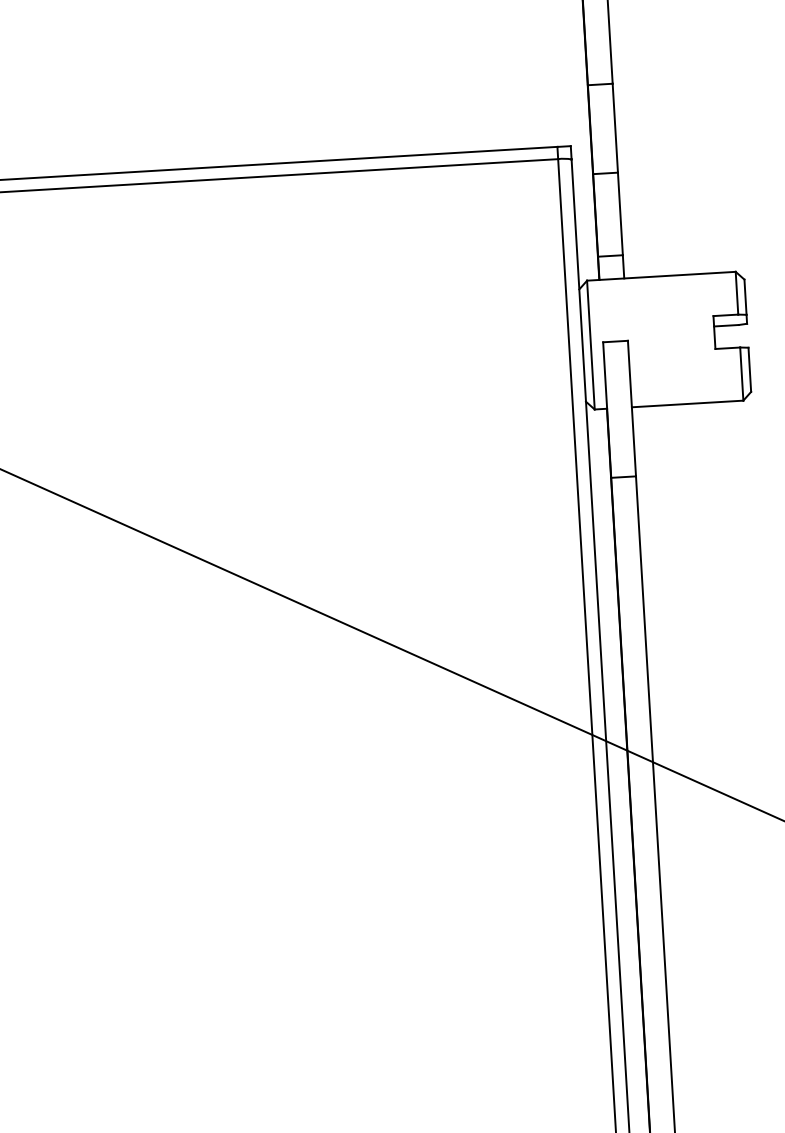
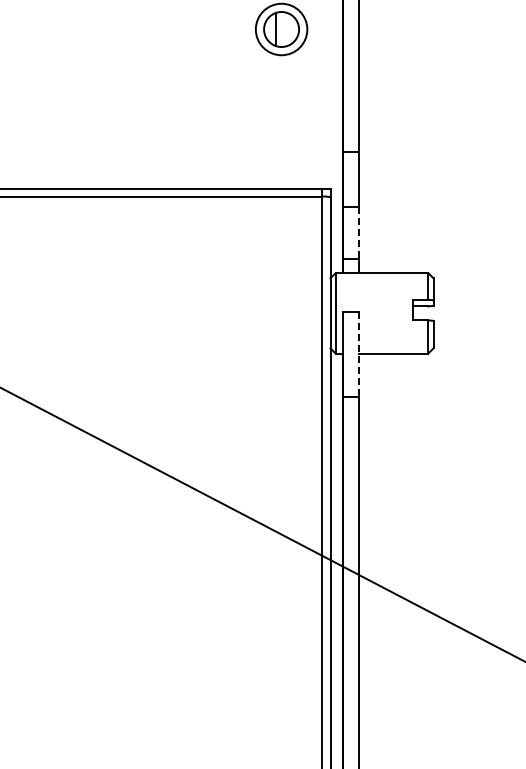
line: (619, 213) -> (358, 232), solid -> dashed
line: (631, 408) -> (358, 354), solid -> dashed

